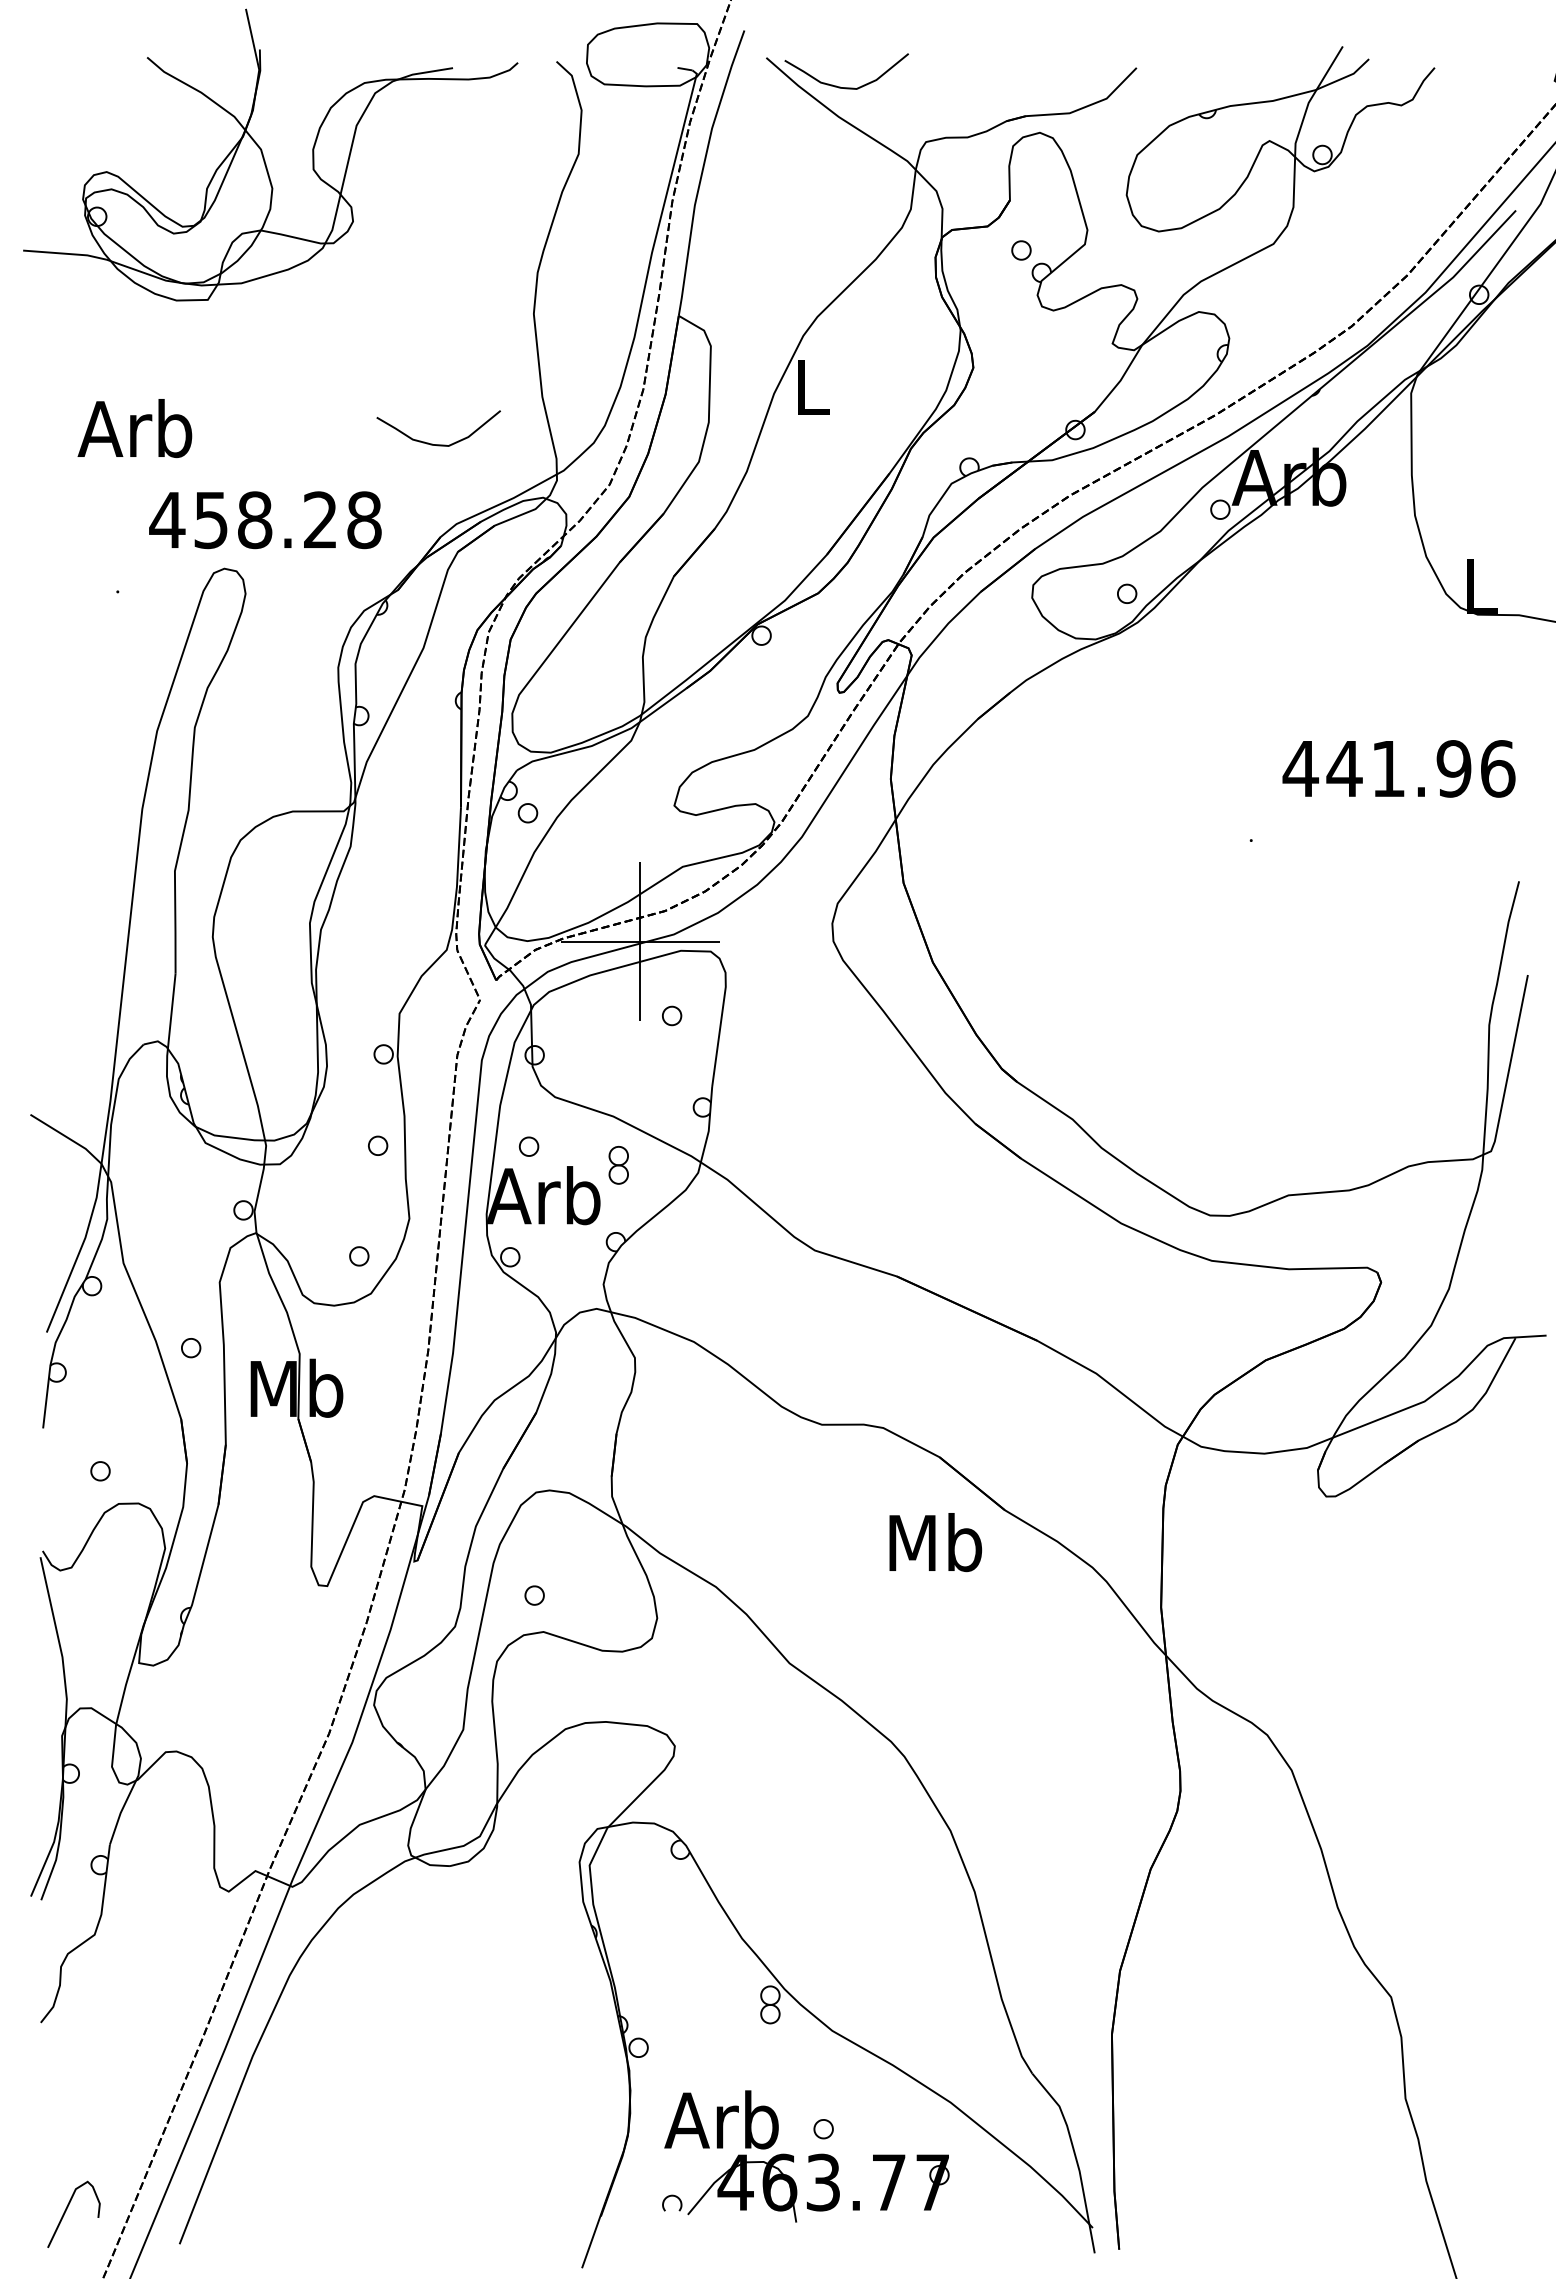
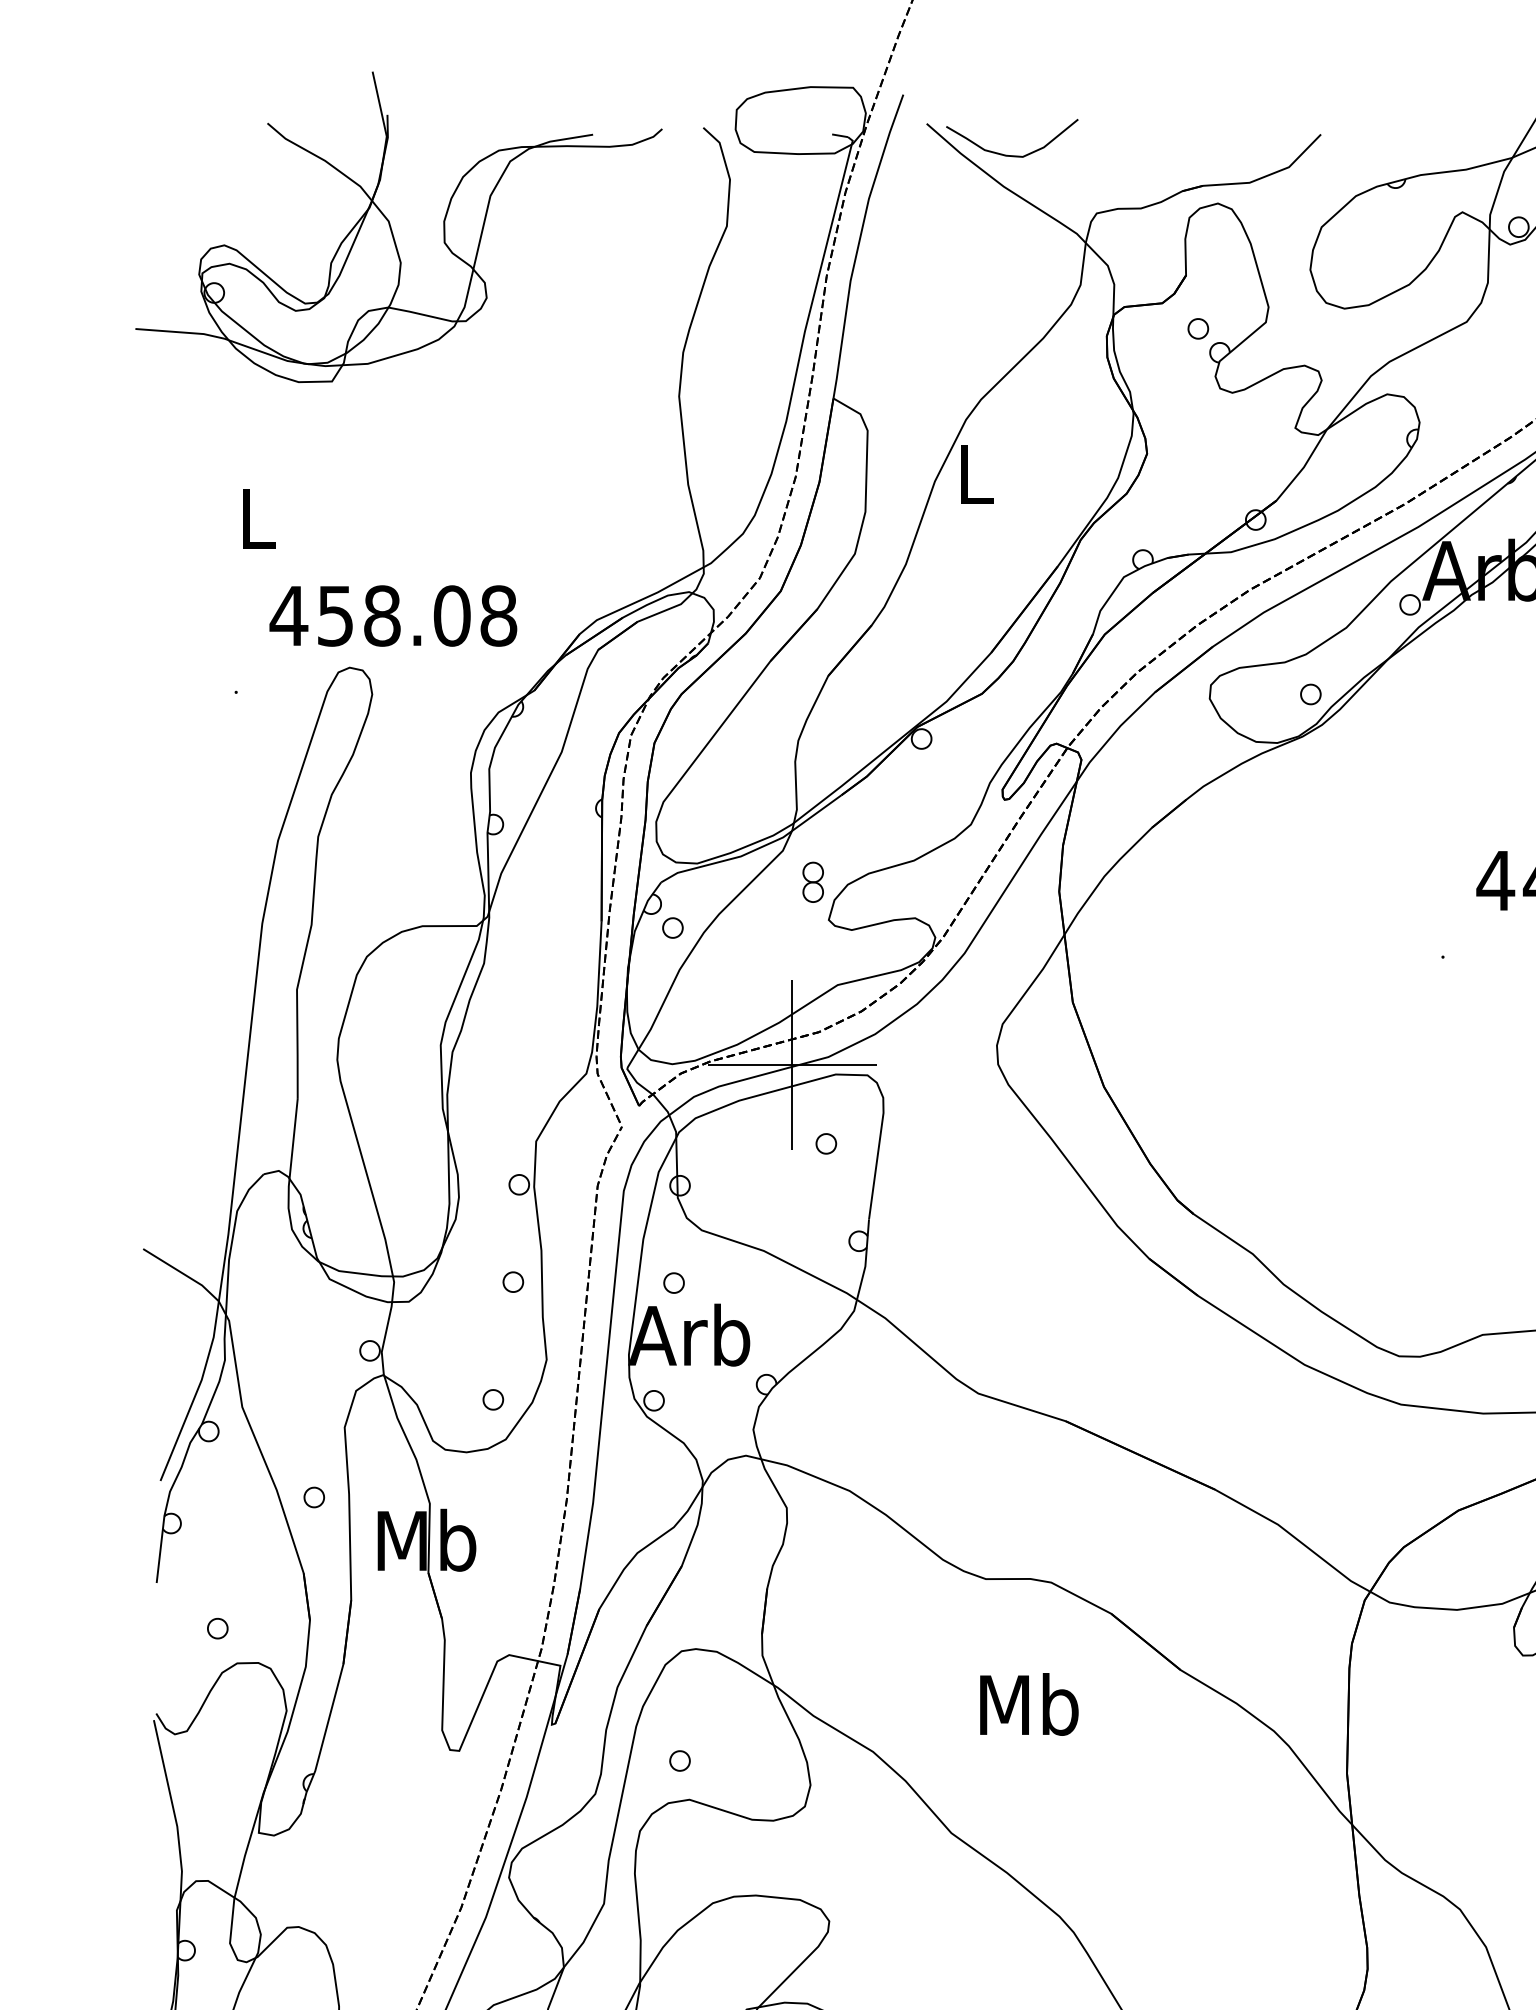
text: (134, 428) -> (253, 518), Arb -> L
curve: (438, 444) -> (577, 535), removed
text: (320, 520) -> (452, 616), 458.28 -> 458.08
part: (618, 1165) -> (812, 882), moved
text: (935, 1542) -> (1029, 1704), moved

